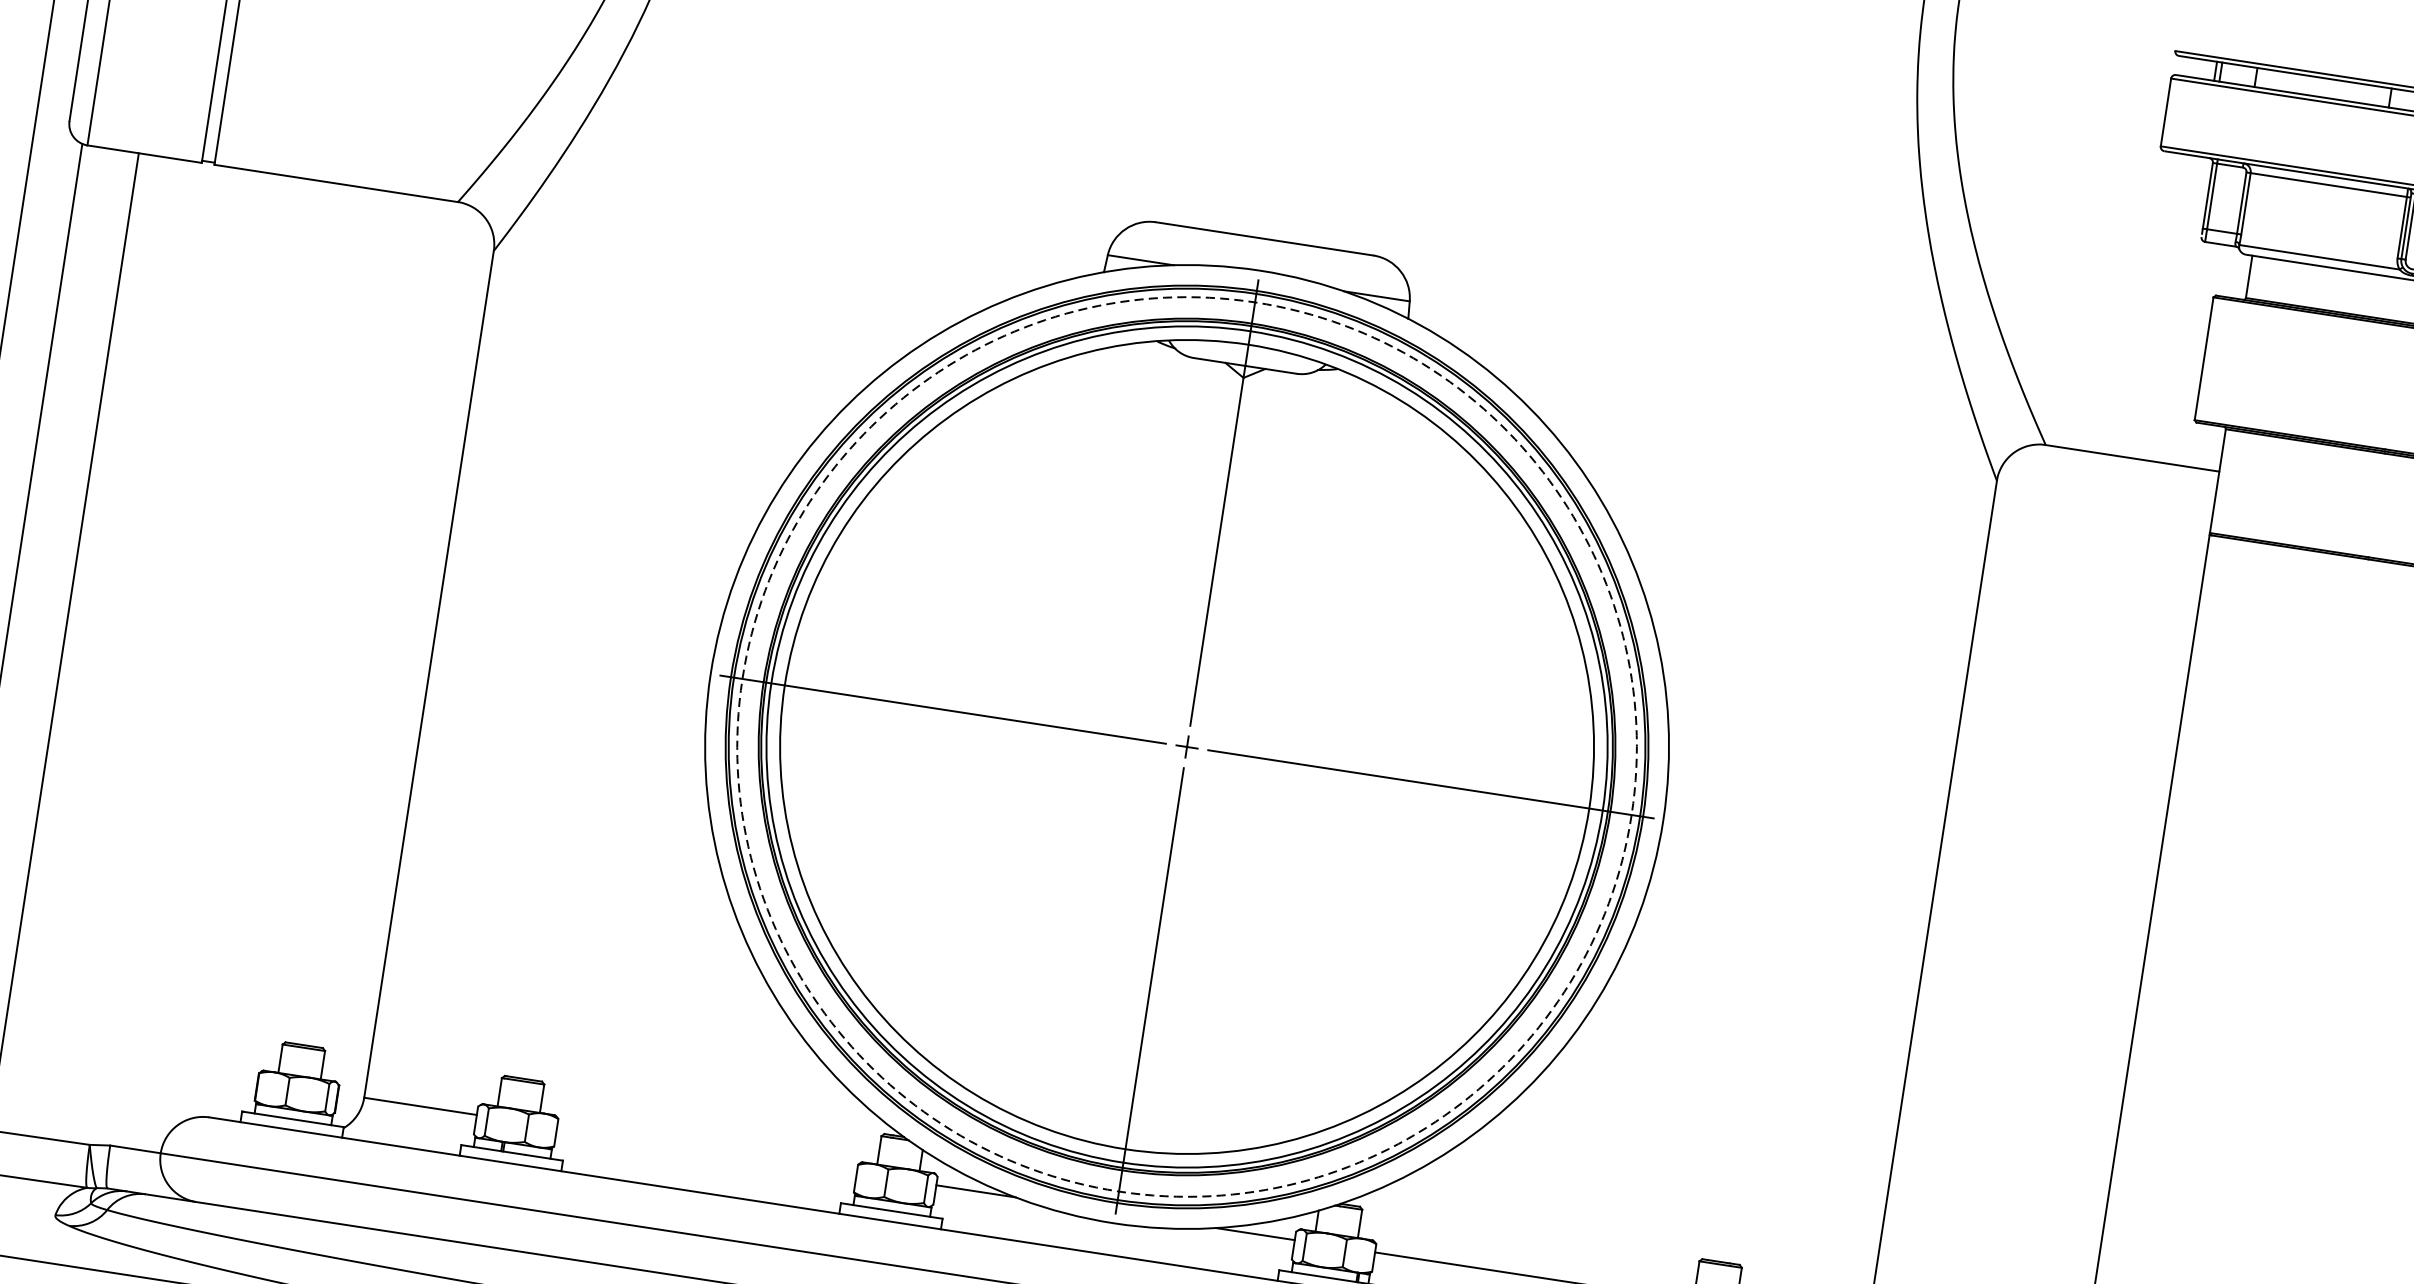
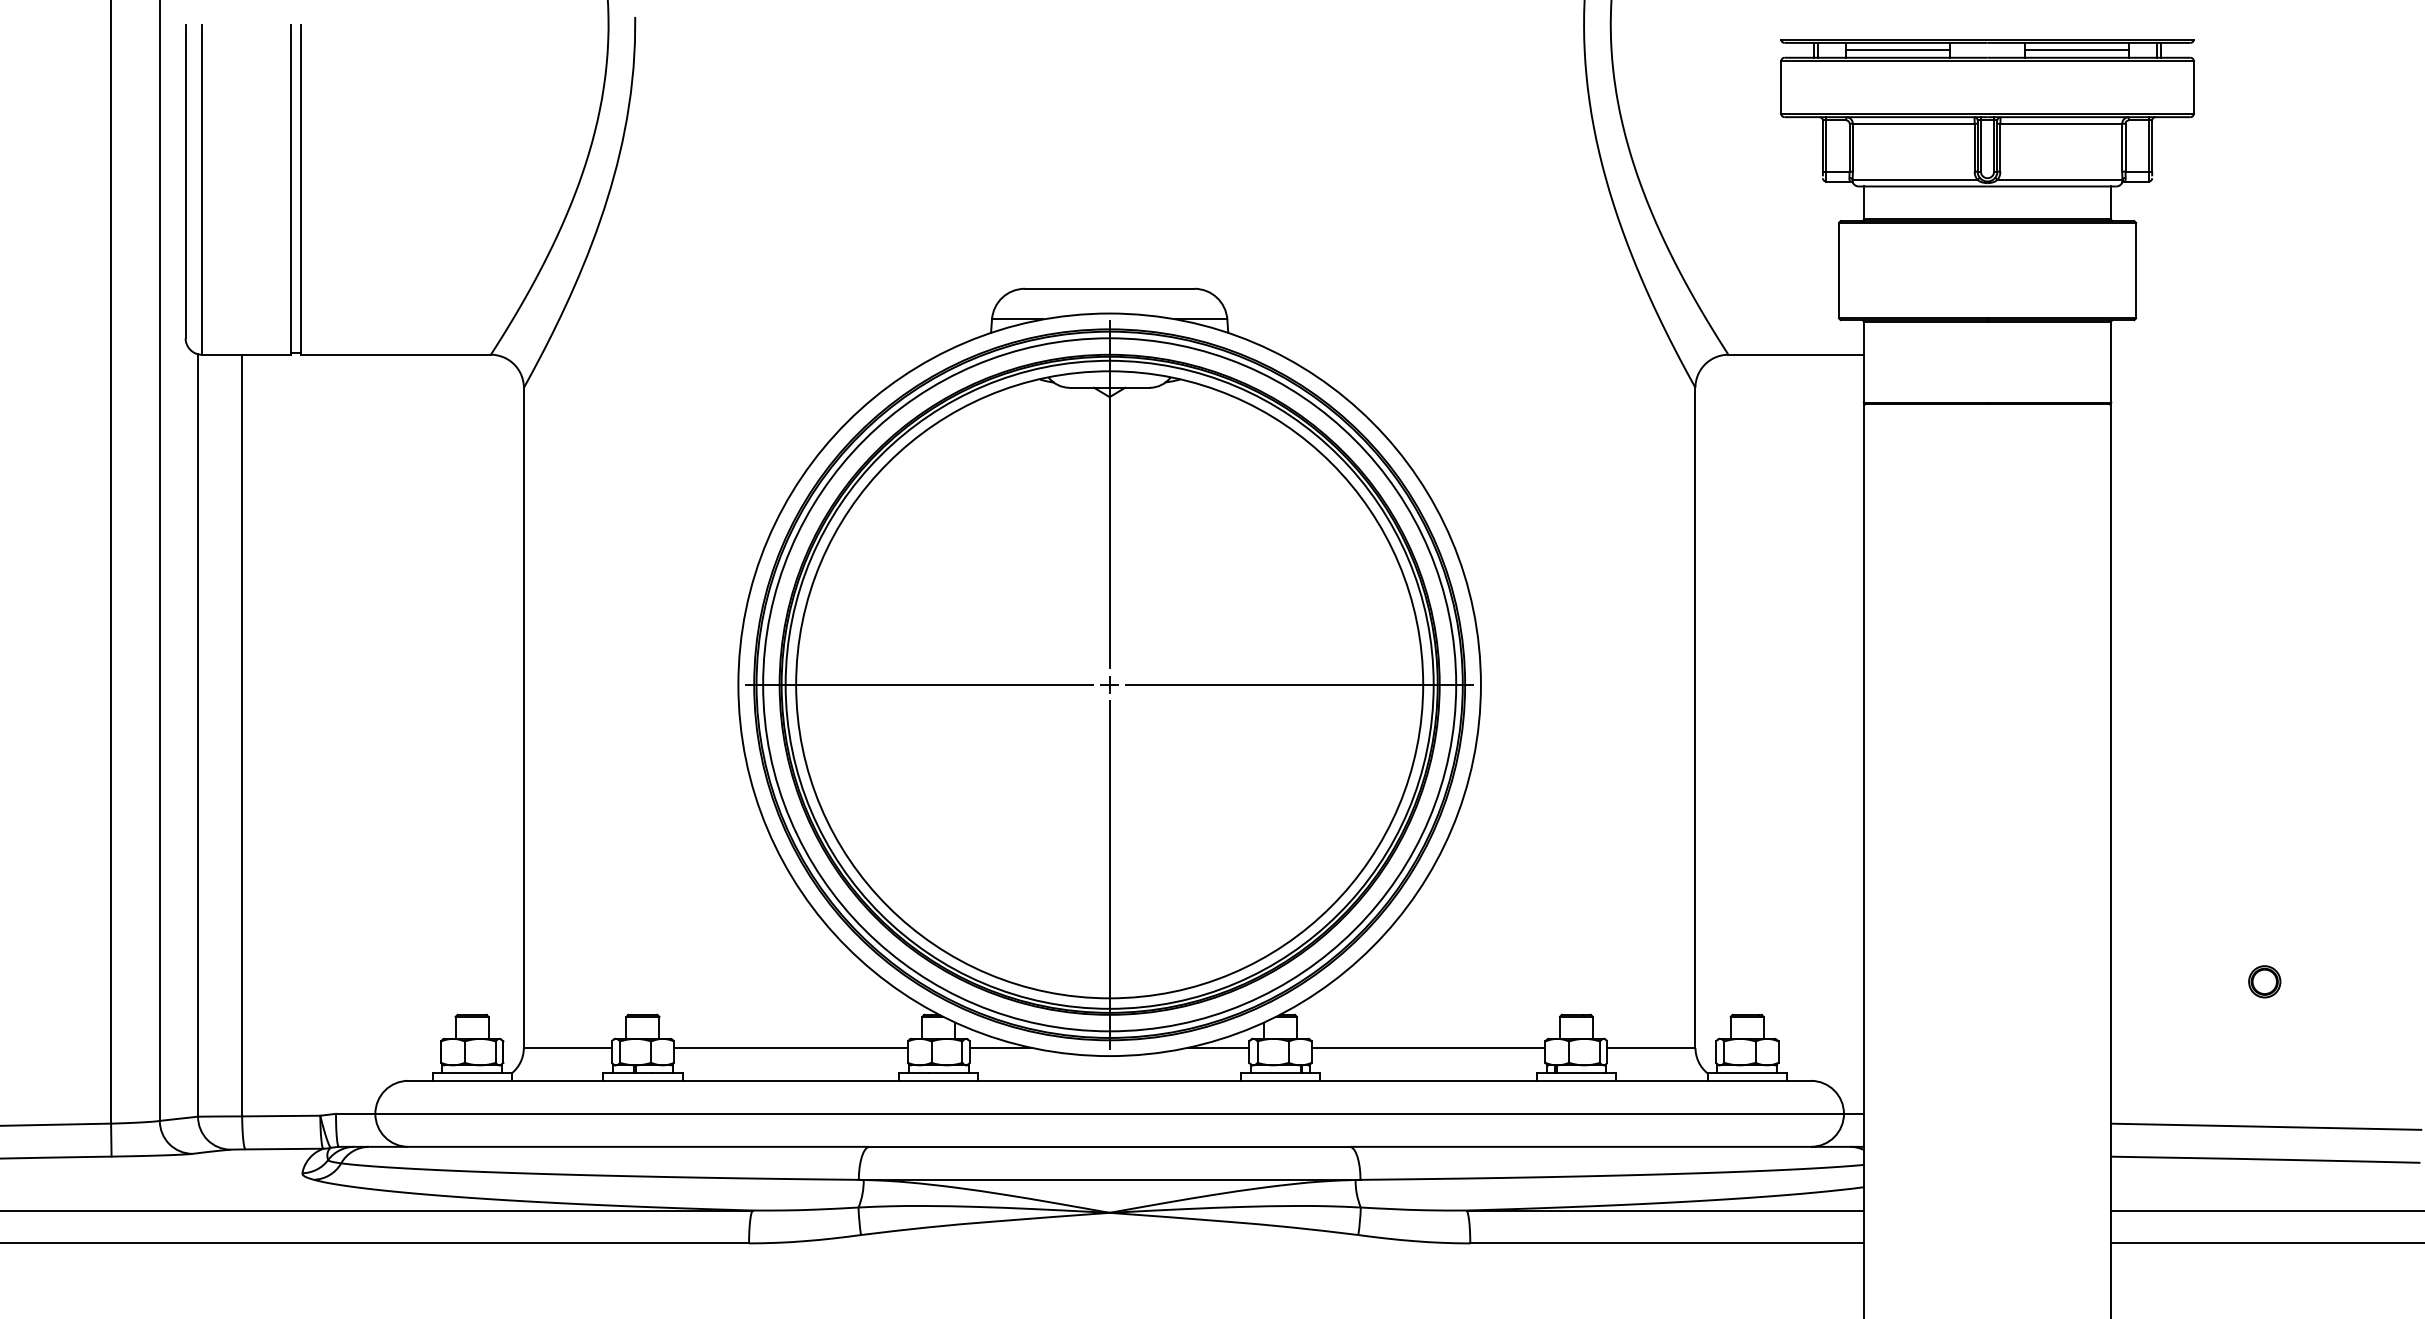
line: (2322, 86) -> (1897, 49), added
circle: (1186, 746) -> (1109, 684), dashed -> solid
line: (706, 1149) -> (790, 1047), added

